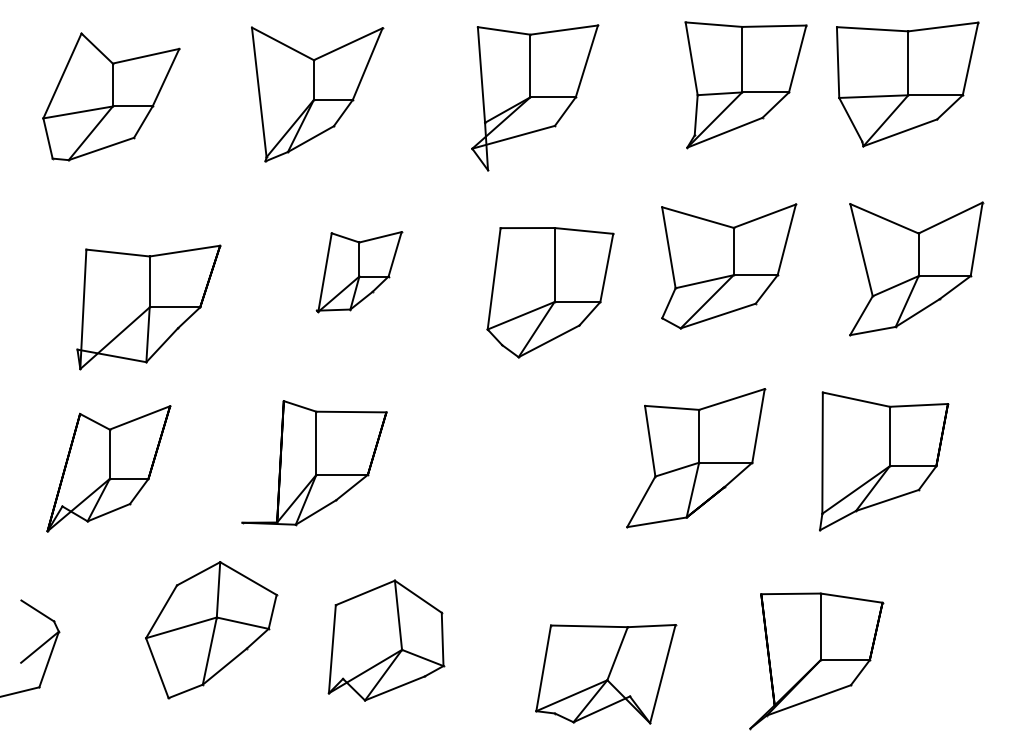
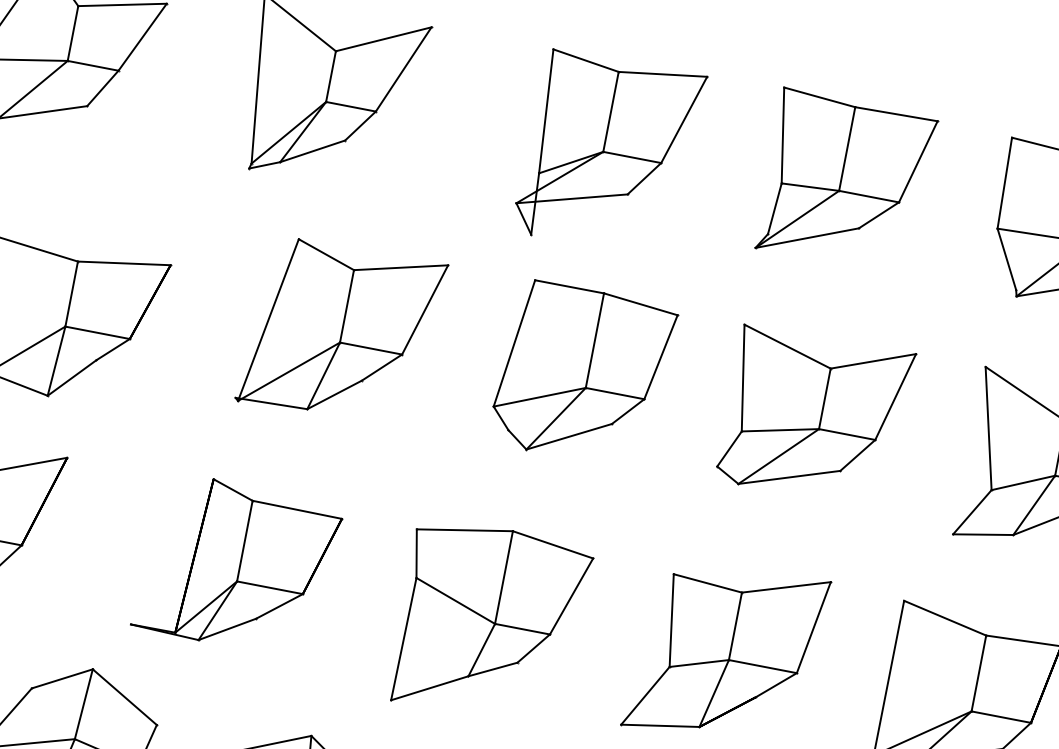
part: (745, 85) -> (845, 182), moved
part: (359, 271) -> (342, 332), size x1.67
part: (550, 292) -> (583, 374), moved
part: (513, 469) -> (490, 623), added

